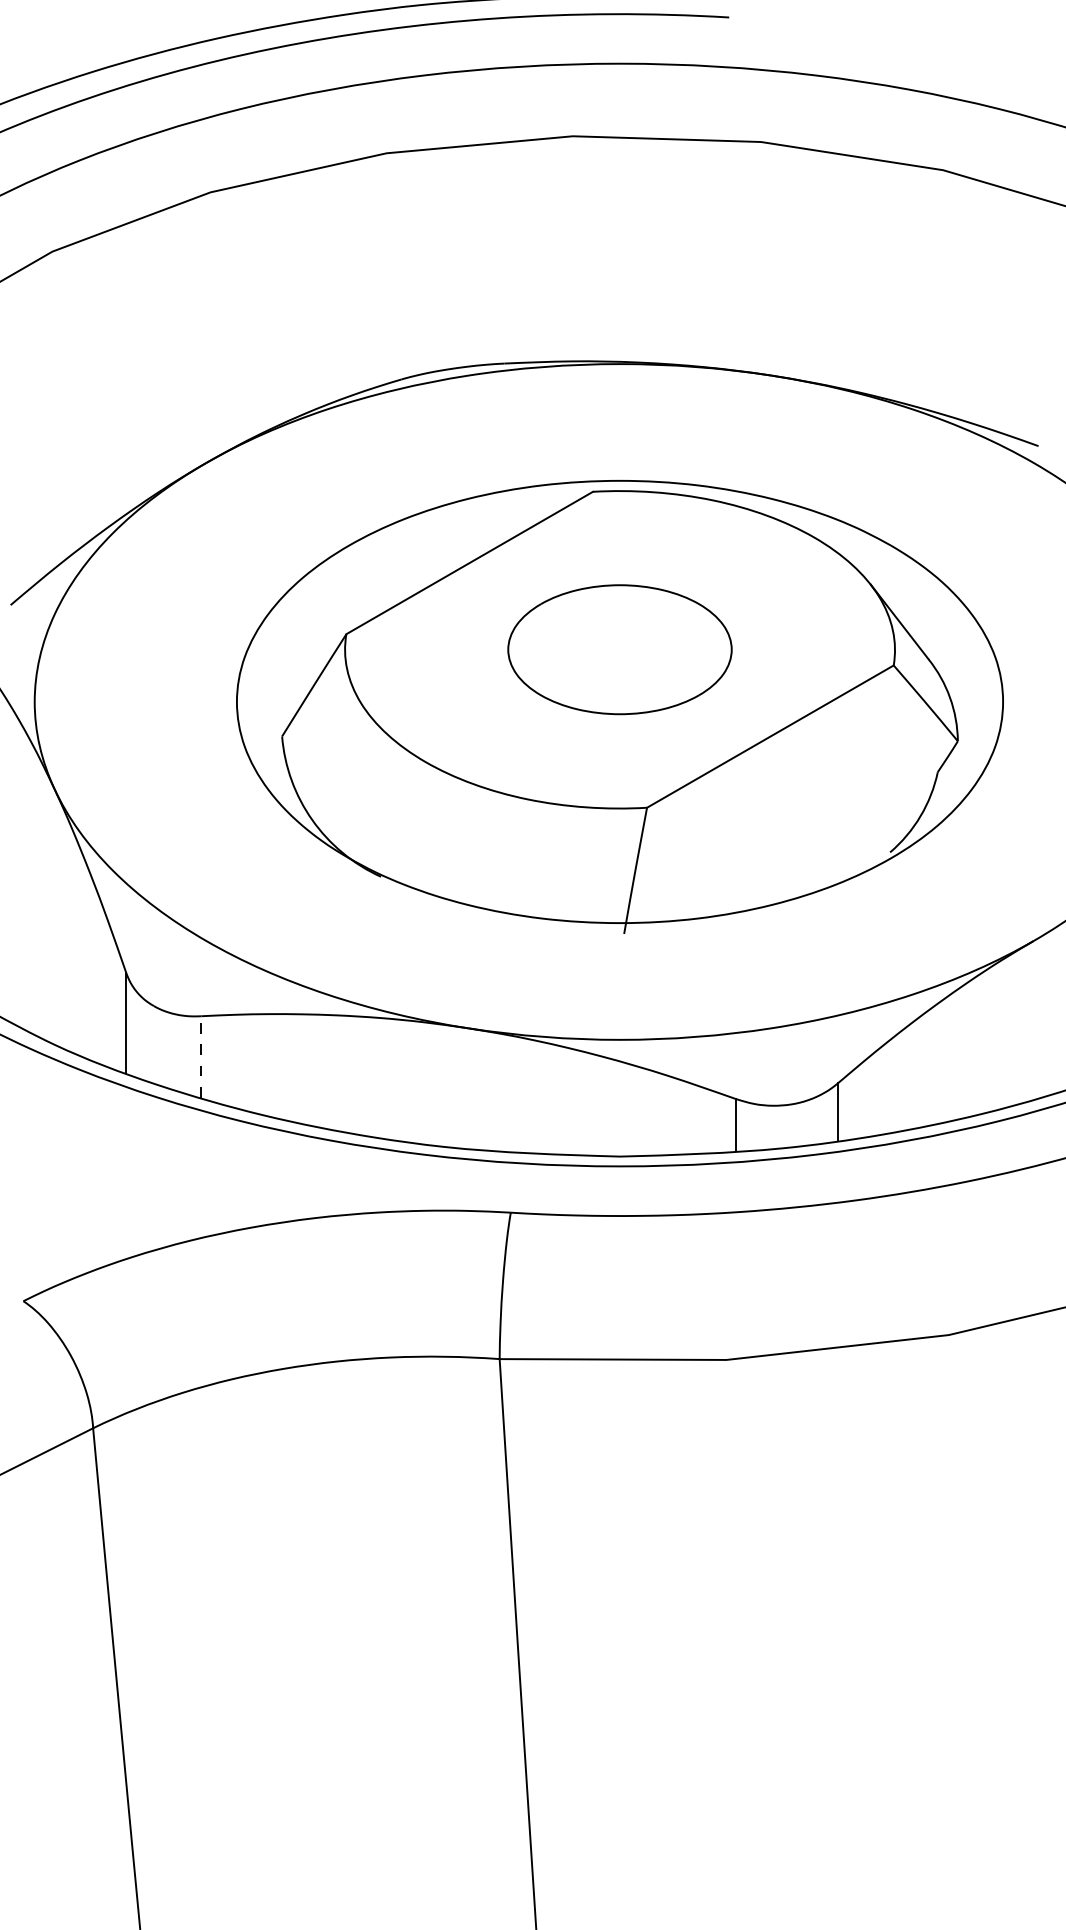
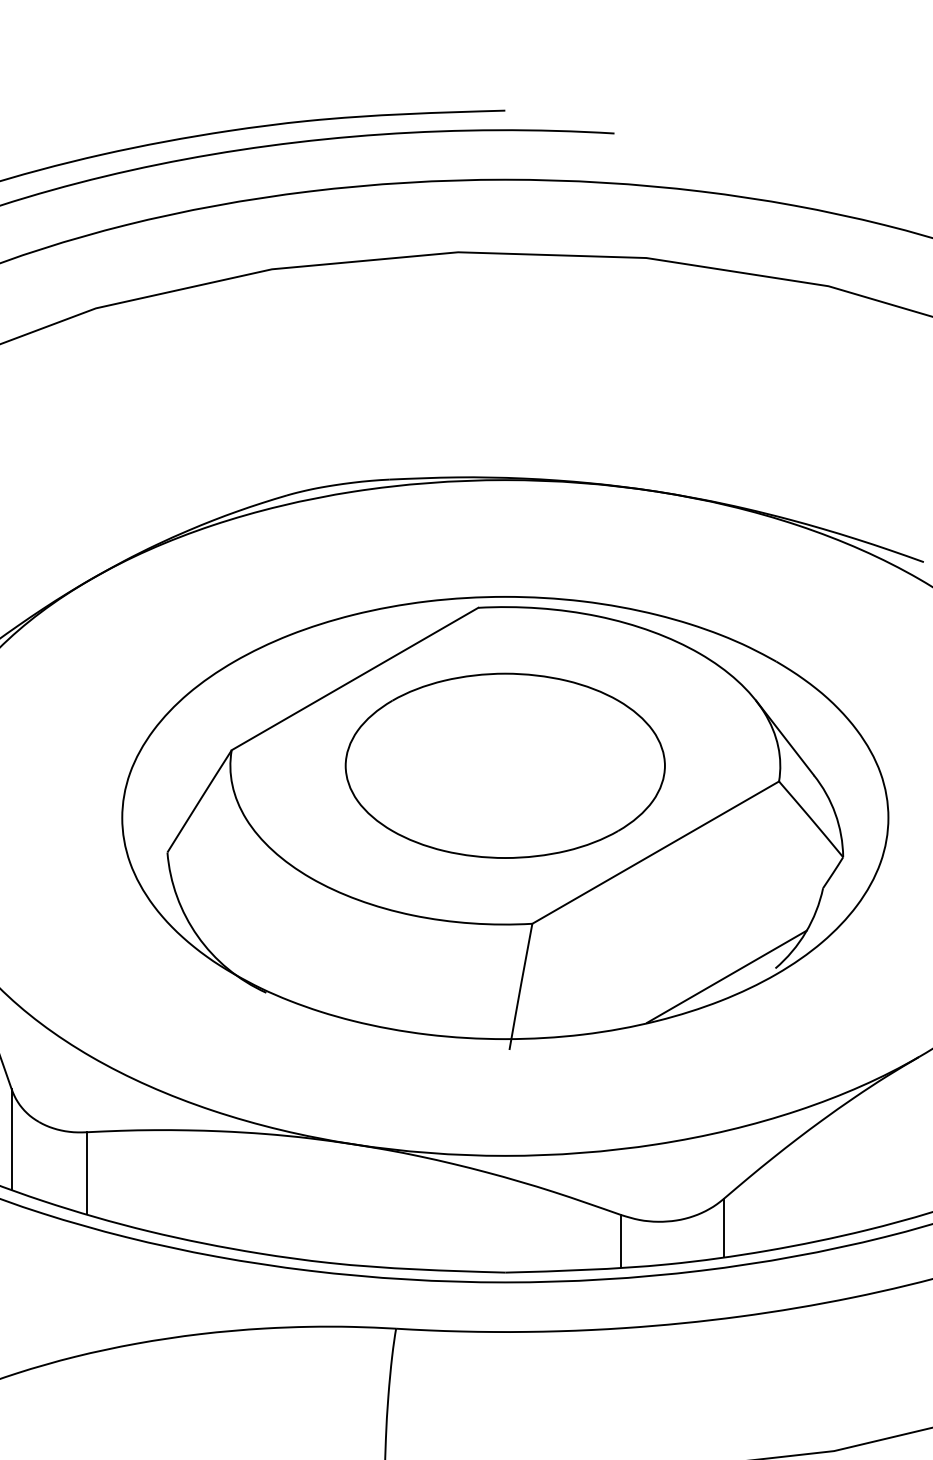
part: (619, 649) -> (504, 765), size x1.43
line: (841, 860) -> (726, 976), added
line: (201, 1056) -> (86, 1172), dashed -> solid

